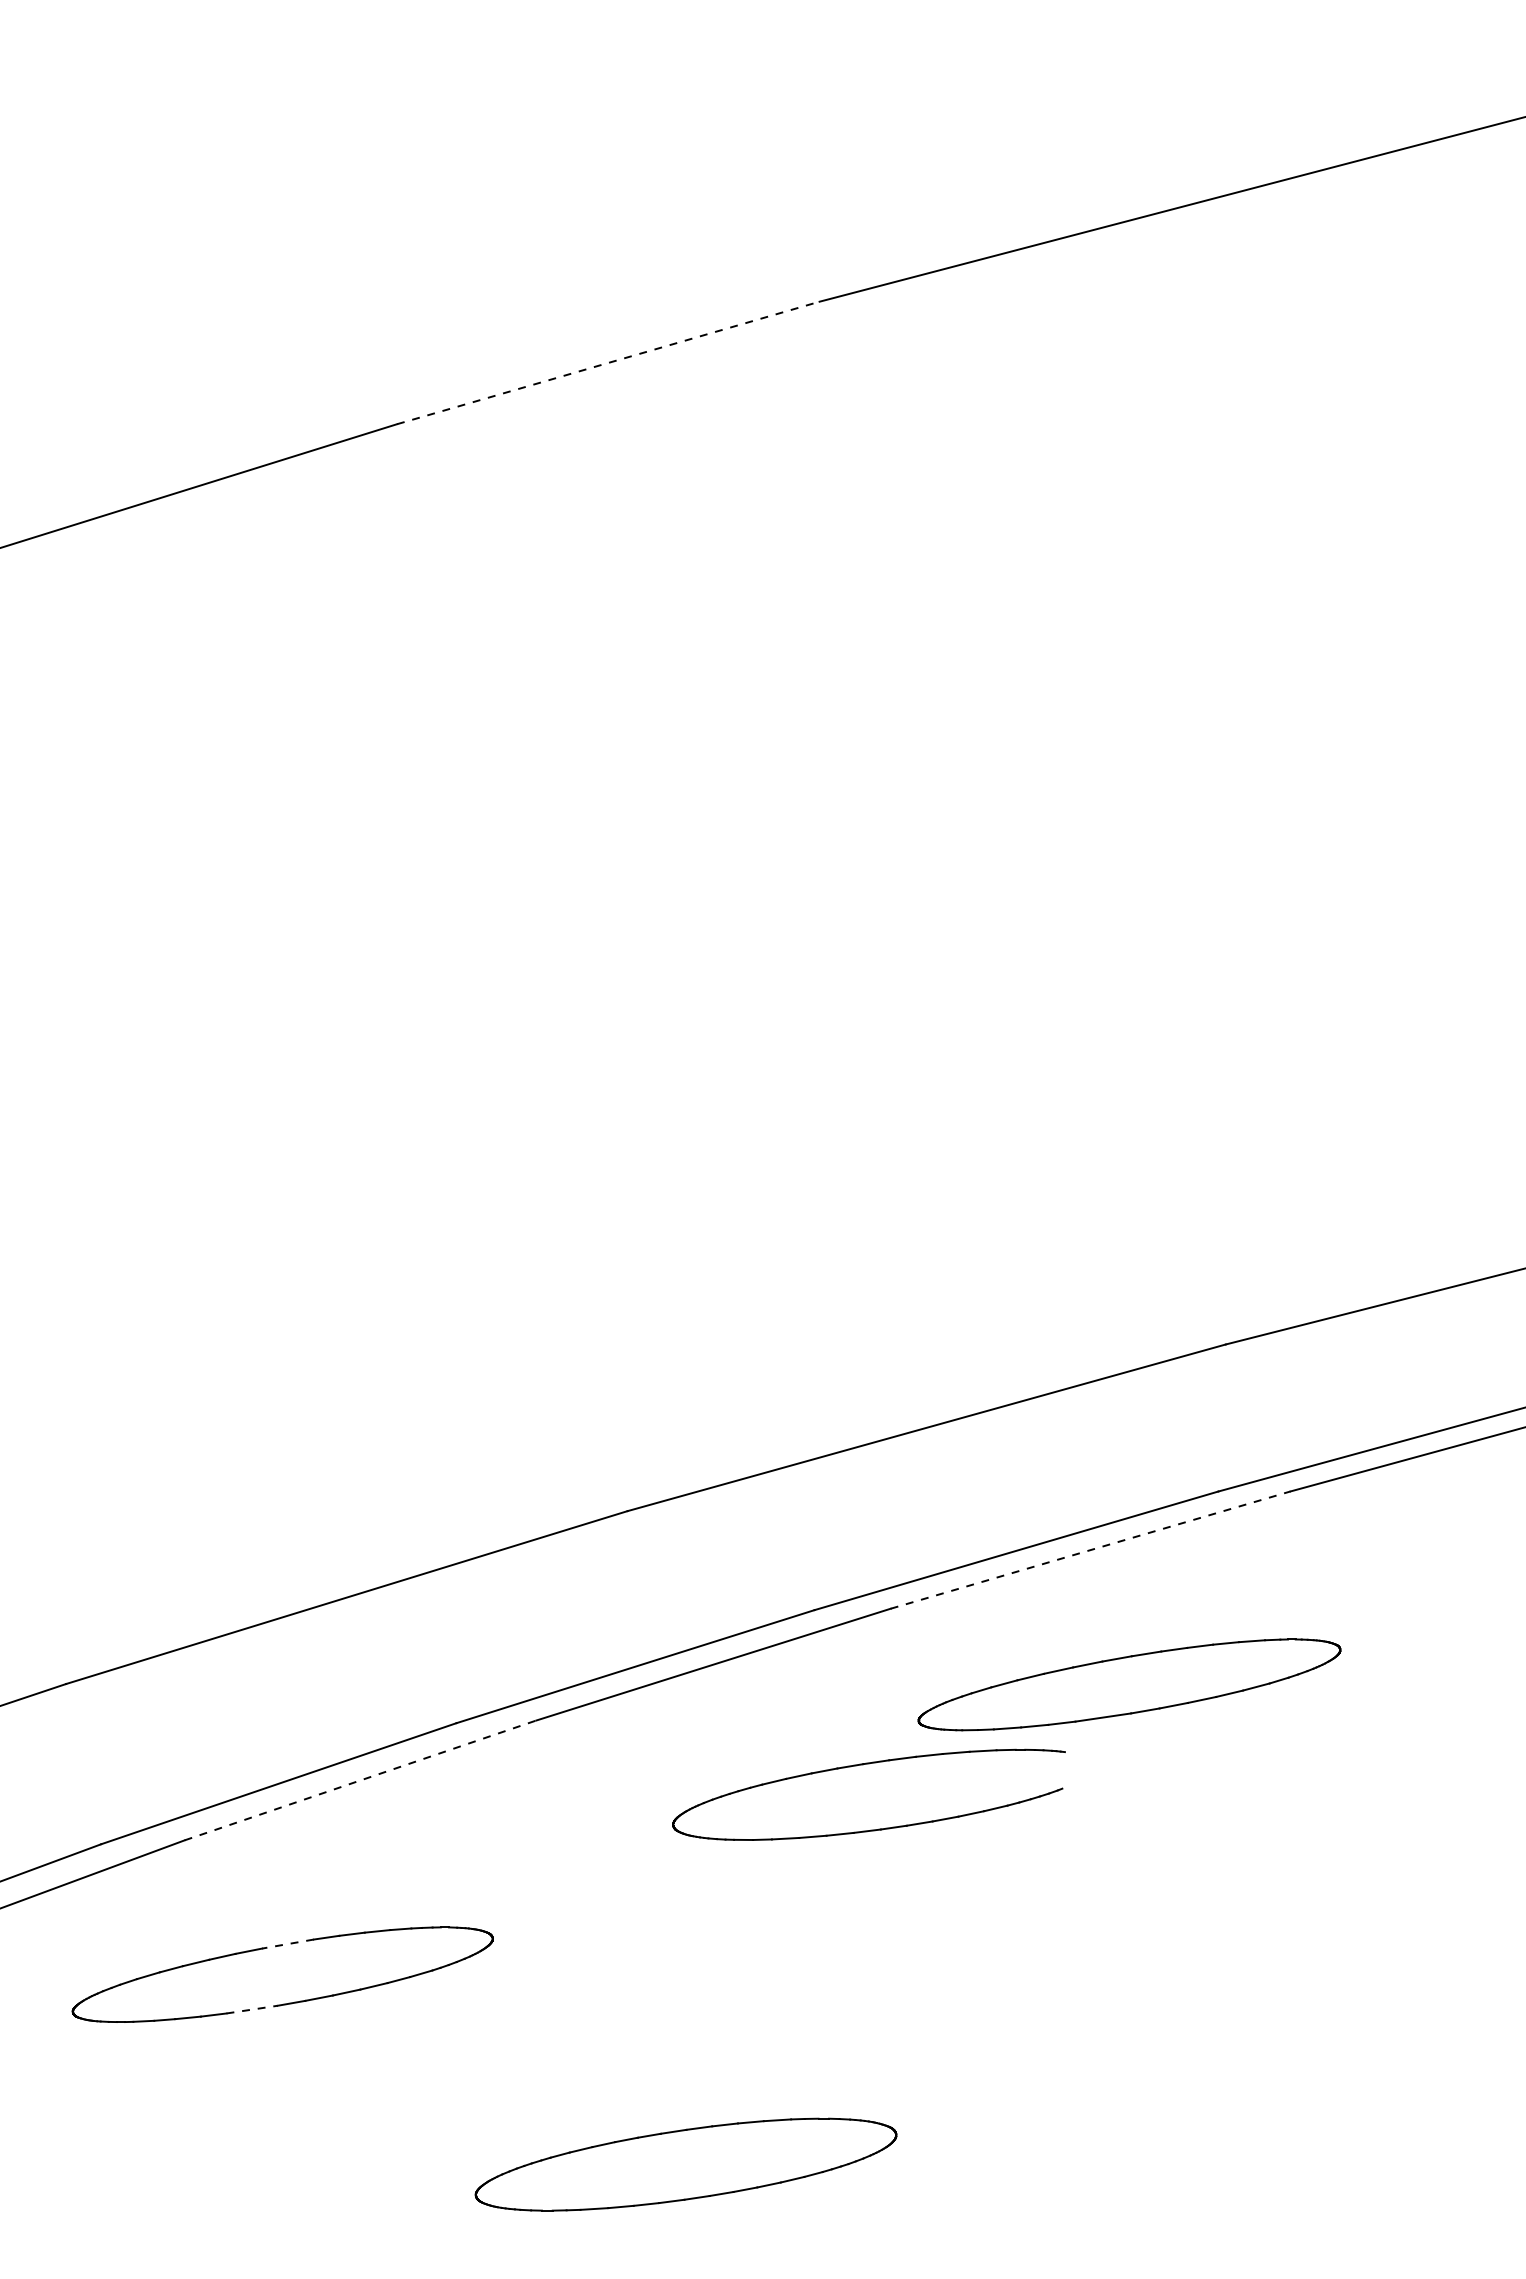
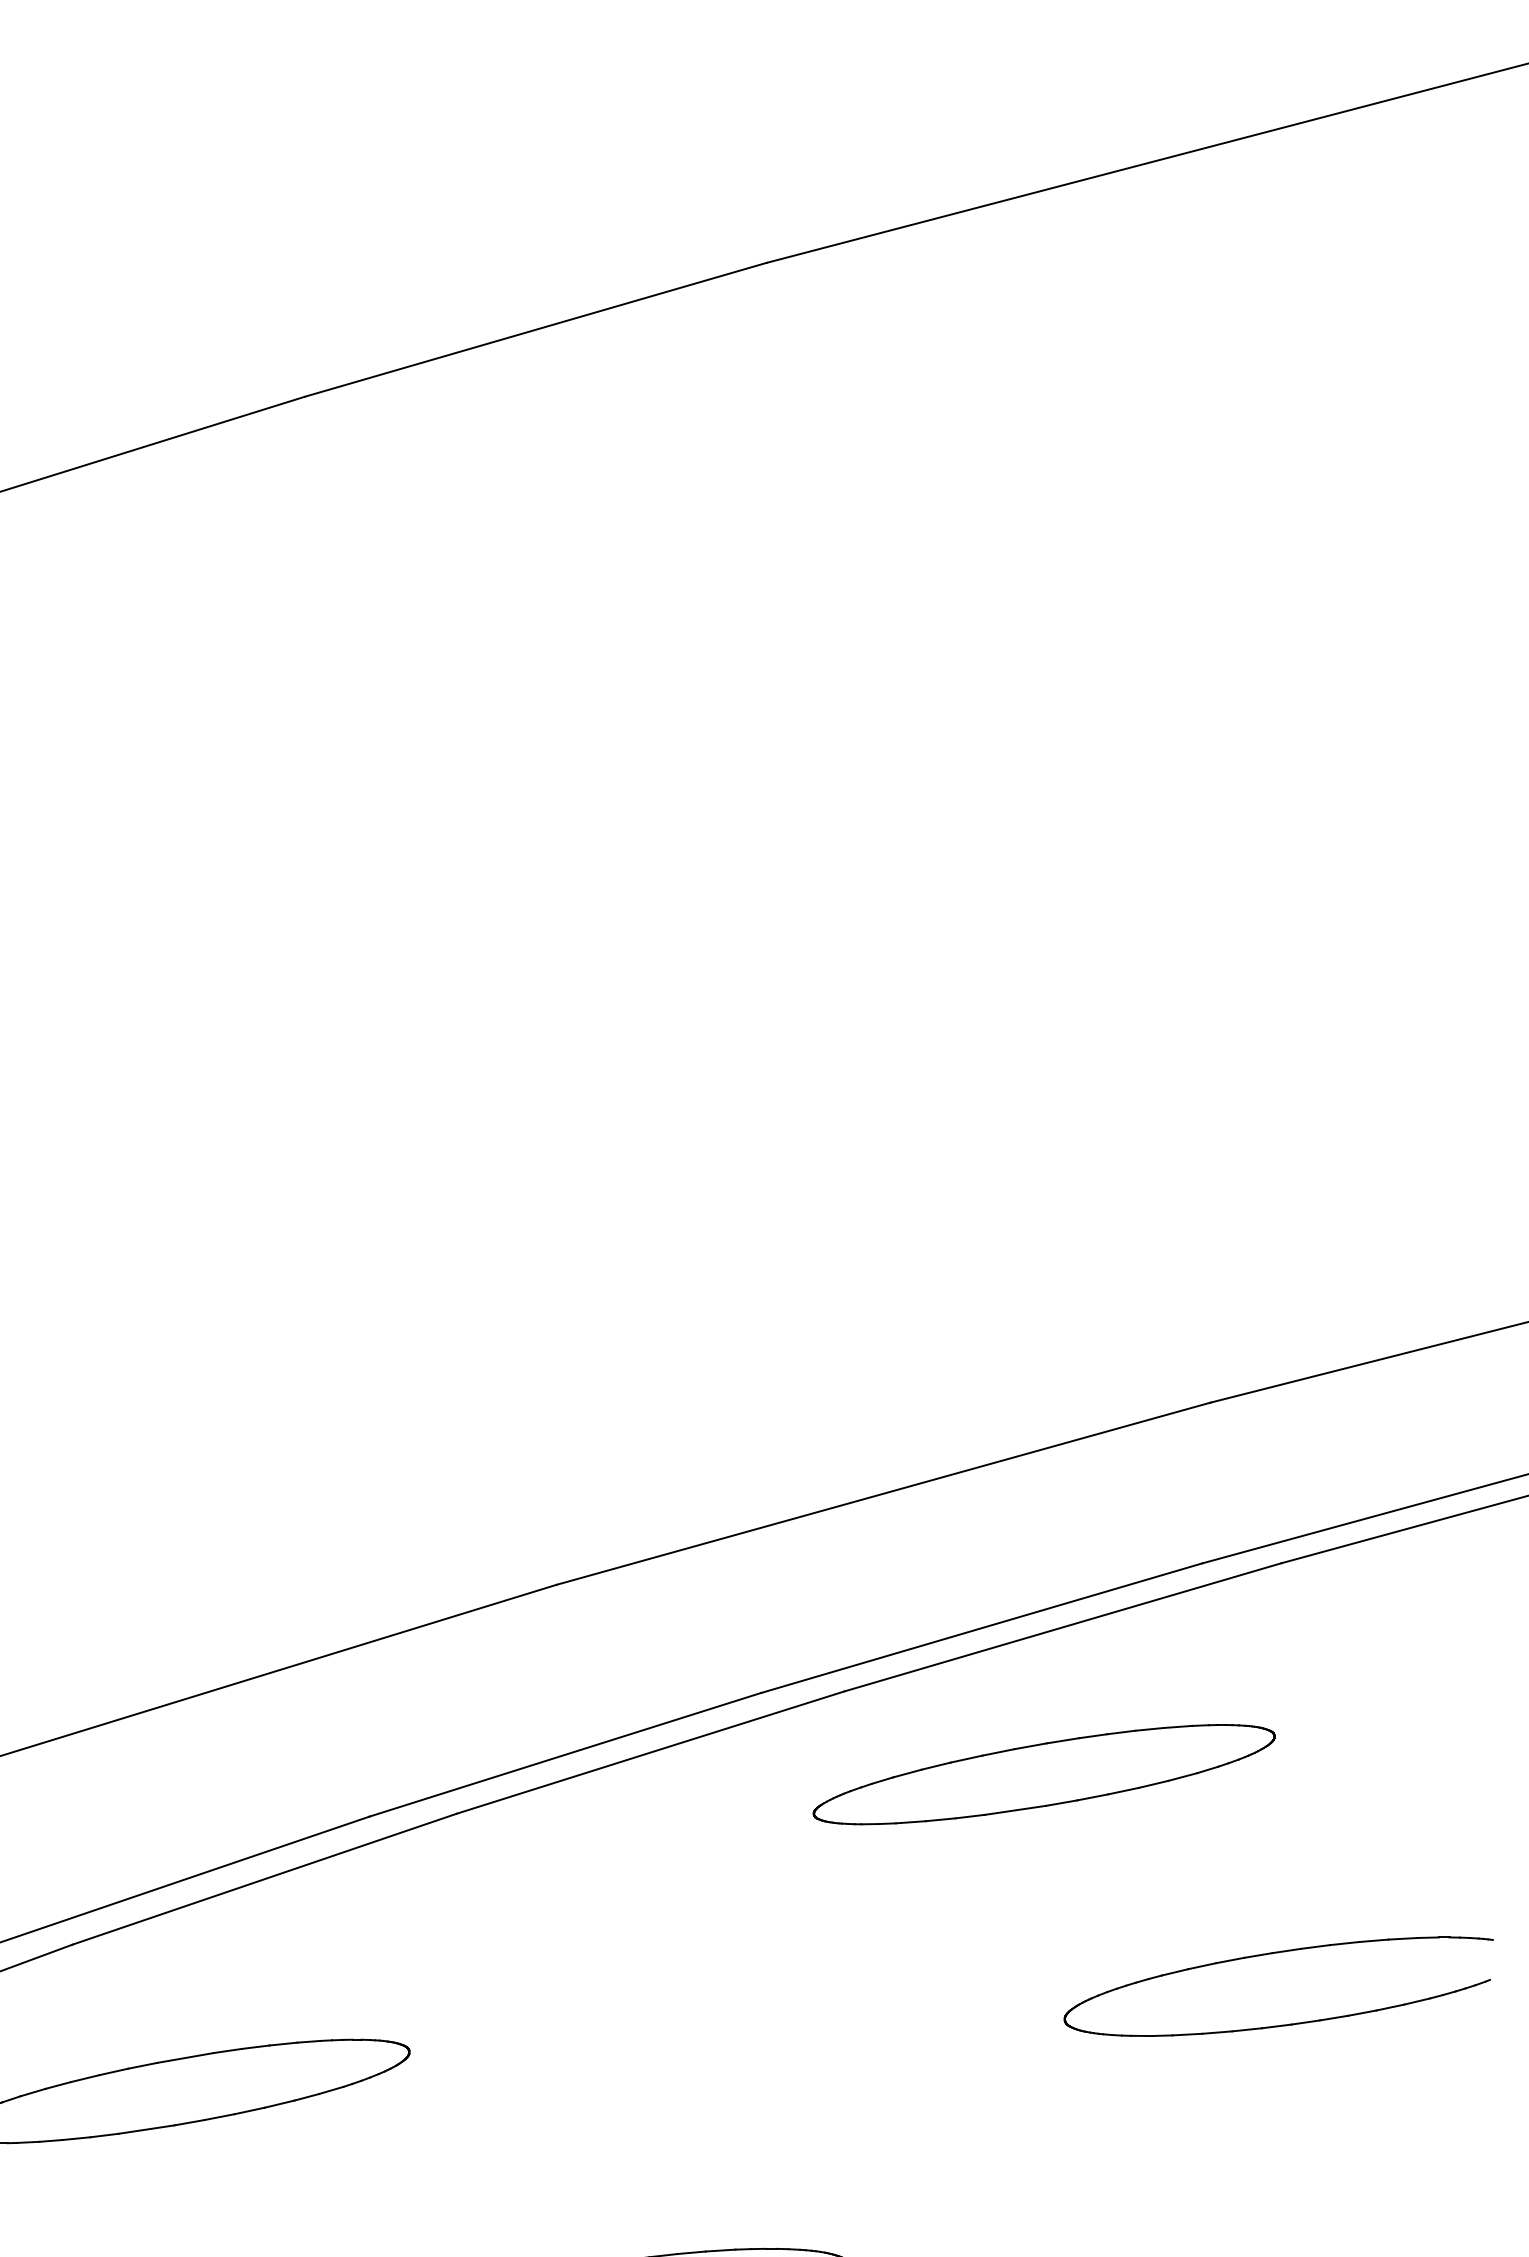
line: (608, 362) -> (535, 329), dashed -> solid
line: (1091, 1549) -> (1063, 1626), dashed -> solid
part: (1129, 1684) -> (1044, 1774), moved
part: (863, 1765) -> (1272, 1954), moved
line: (360, 1780) -> (264, 1879), dashed -> solid
line: (287, 1944) -> (185, 2058), dashed -> solid
line: (252, 2009) -> (146, 2129), dashed -> solid

